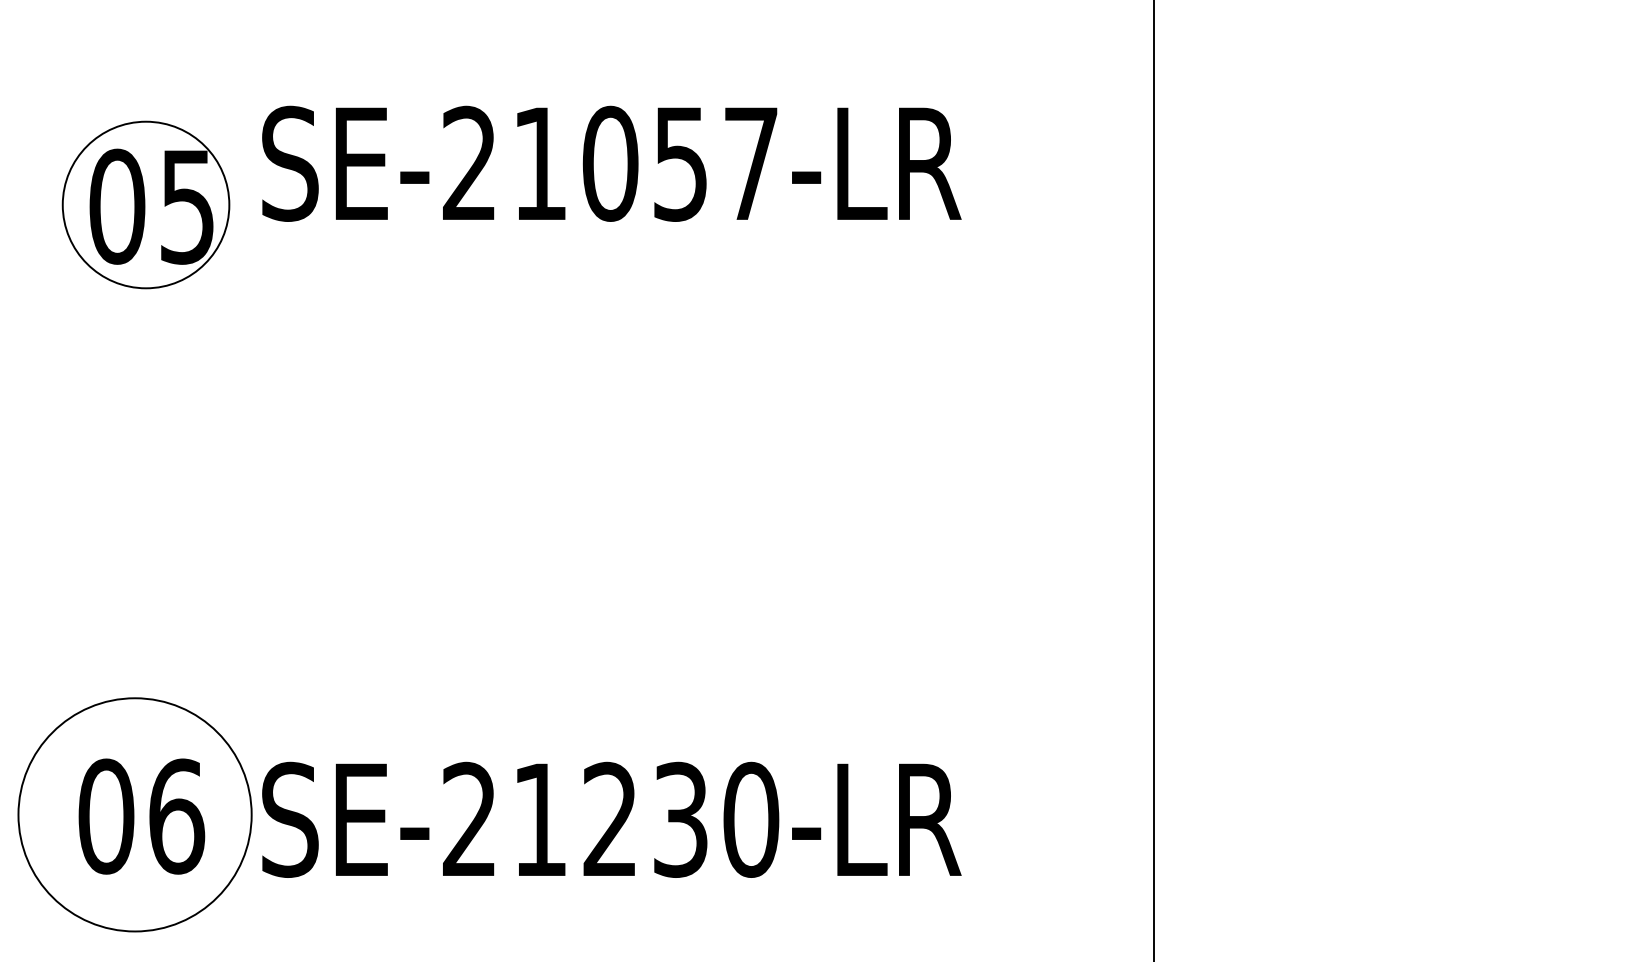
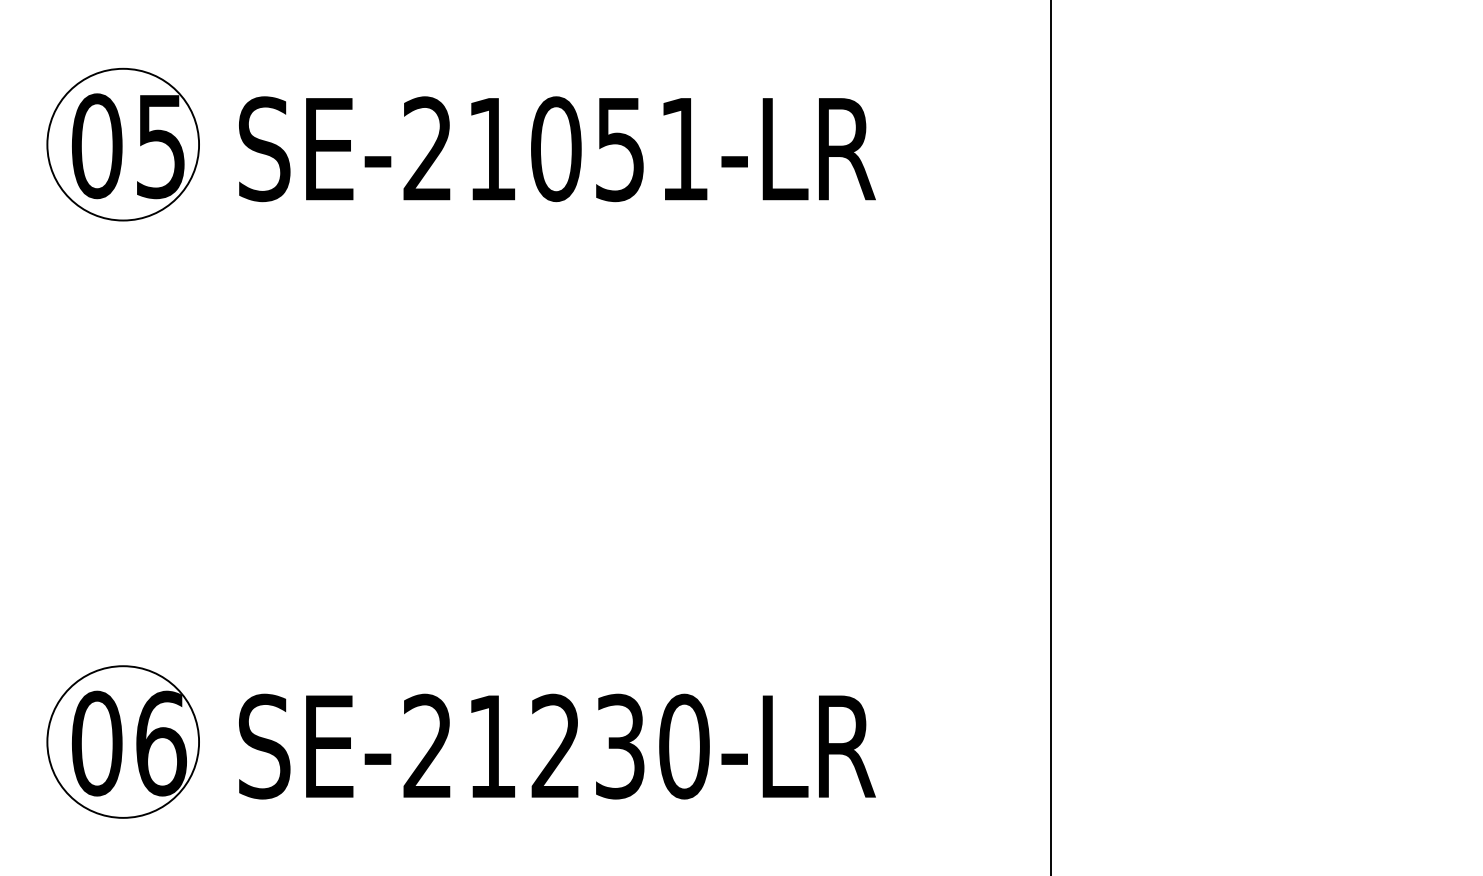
text: (750, 164) -> (683, 149), SE-21057-LR -> SE-21051-LR
part: (145, 204) -> (122, 144), moved
circle: (135, 814) -> (123, 741), size x0.71

